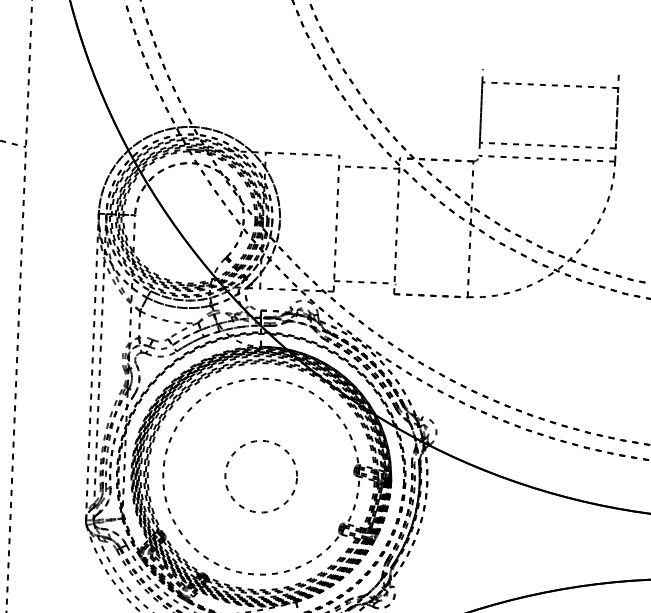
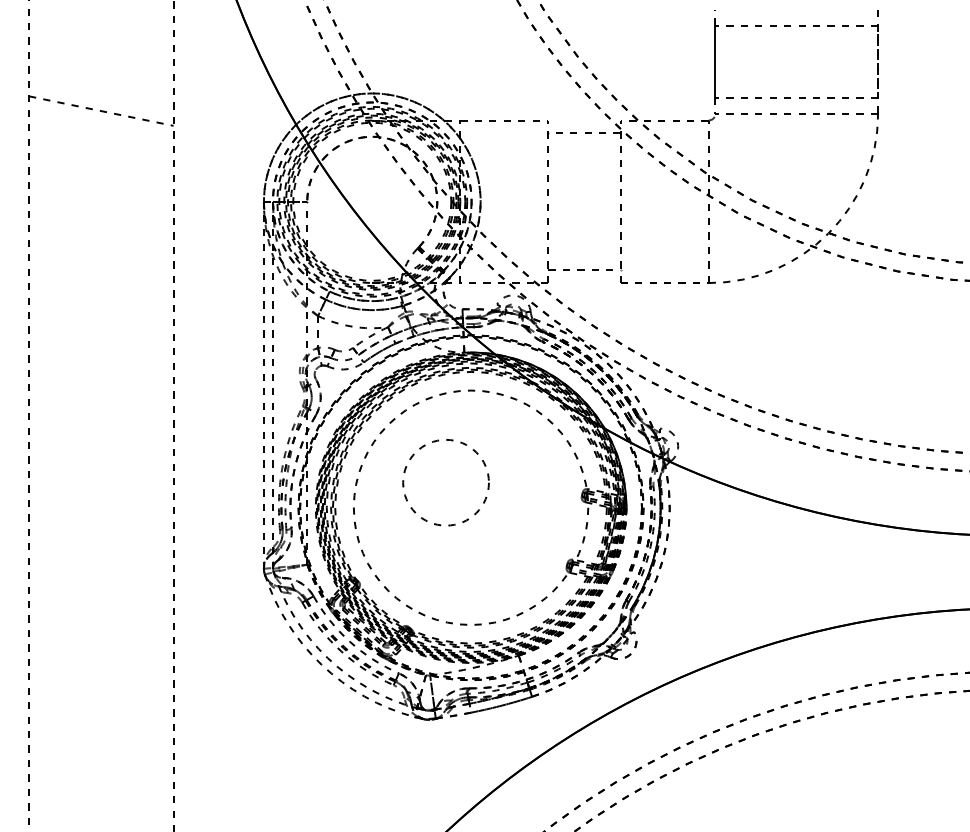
circle: (260, 476) -> (445, 482), moved

